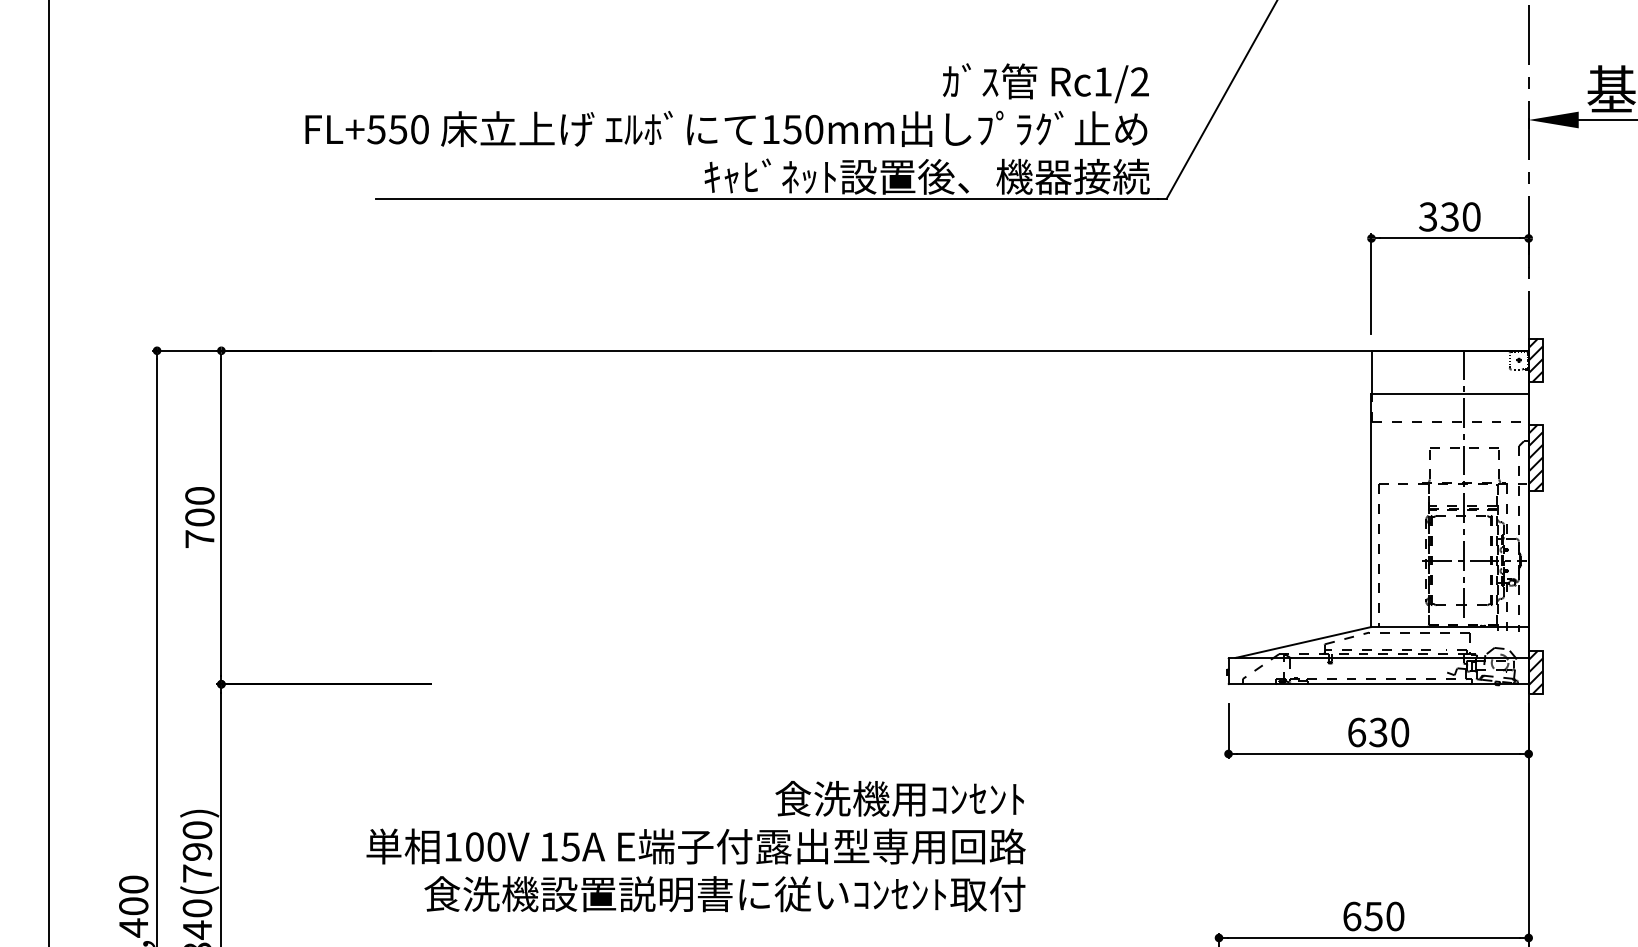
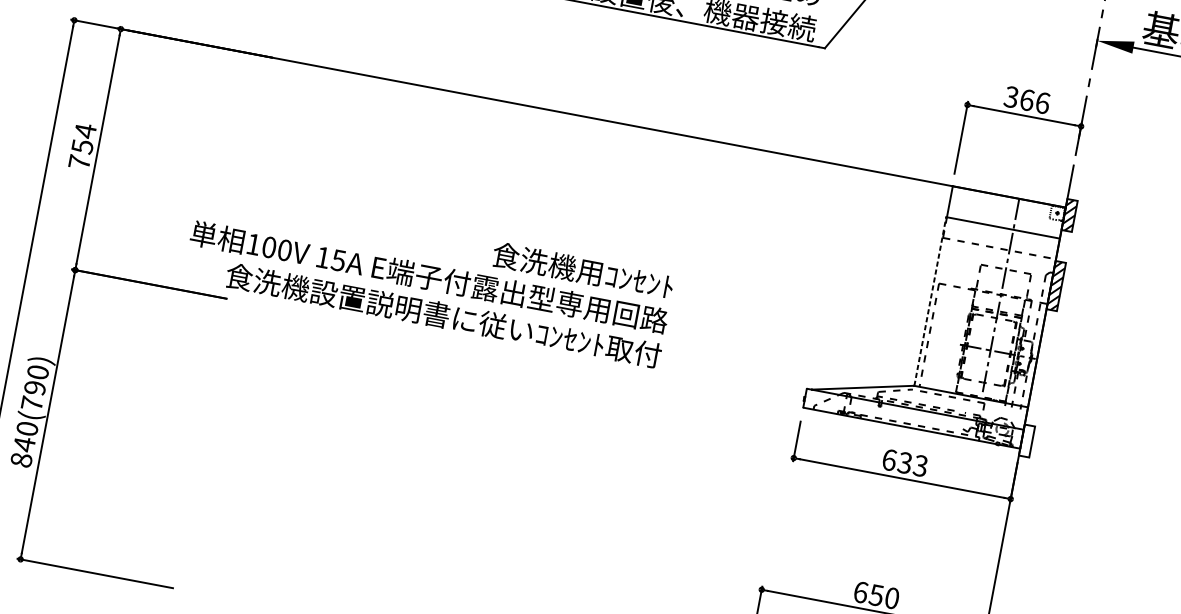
text: (1460, 216) -> (1034, 101), 330 -> 366
text: (199, 506) -> (83, 138), 700 -> 754
line: (1371, 510) -> (930, 301), solid -> dashed
hatch: (1535, 671) -> (1026, 440), removed
text: (1399, 732) -> (920, 465), 630 -> 633
text: (695, 846) -> (428, 277), moved

